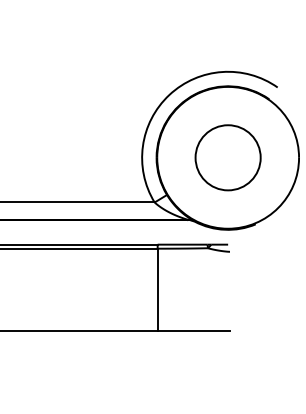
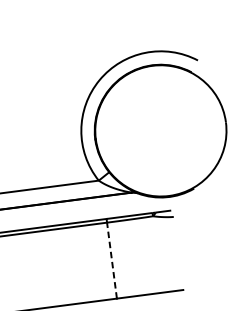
part: (227, 157) -> (160, 130), removed
line: (157, 289) -> (111, 260), solid -> dashed

